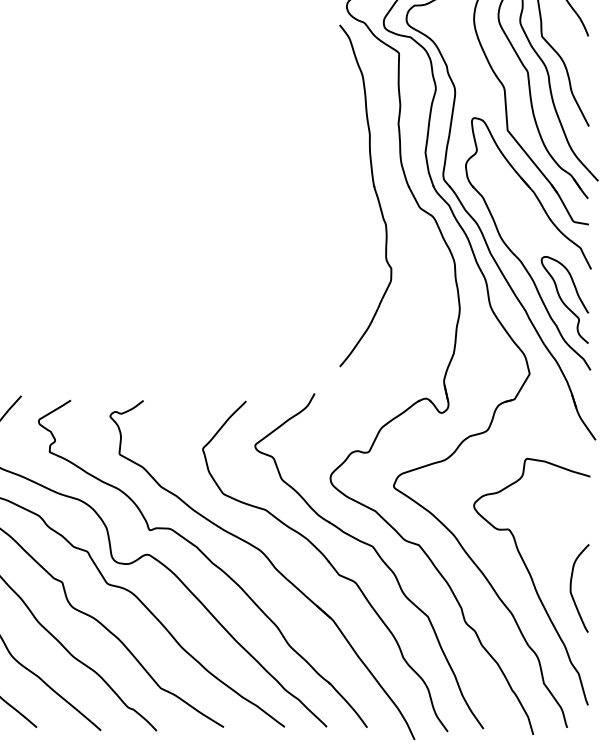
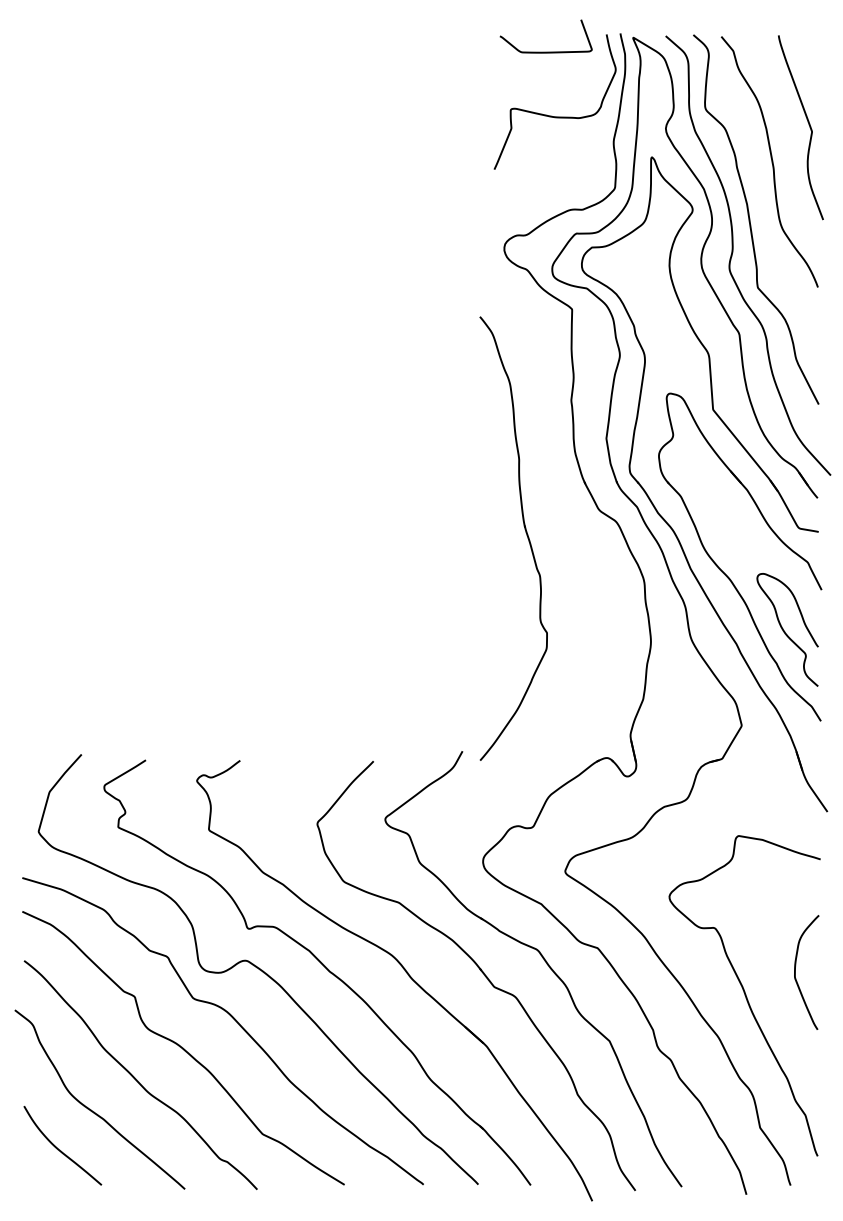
part: (375, 193) -> (526, 535), moved
curve: (571, 588) -> (795, 972), moved

